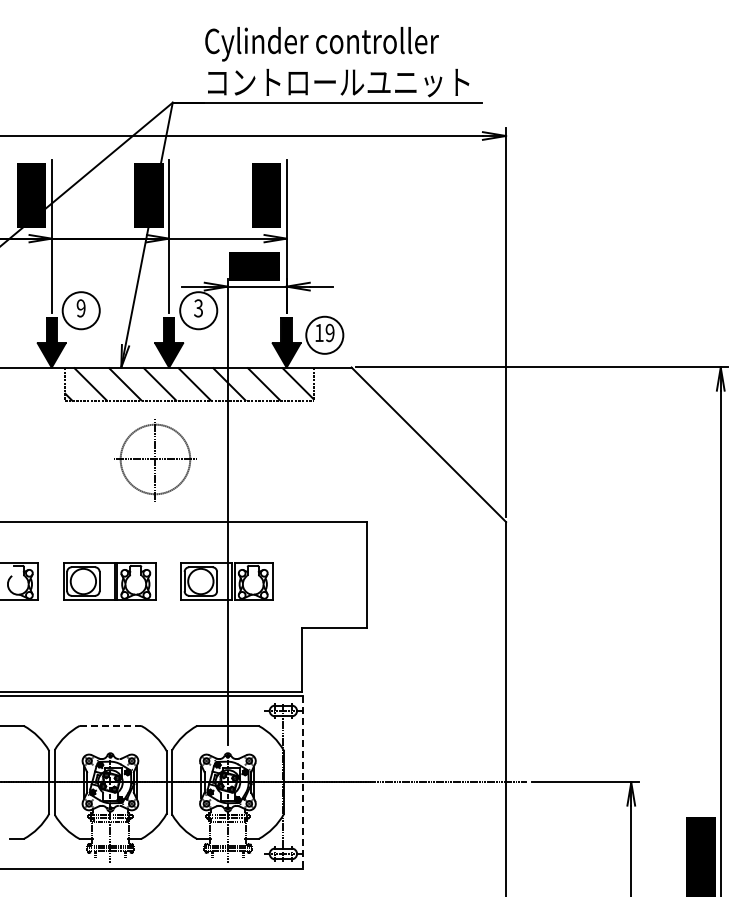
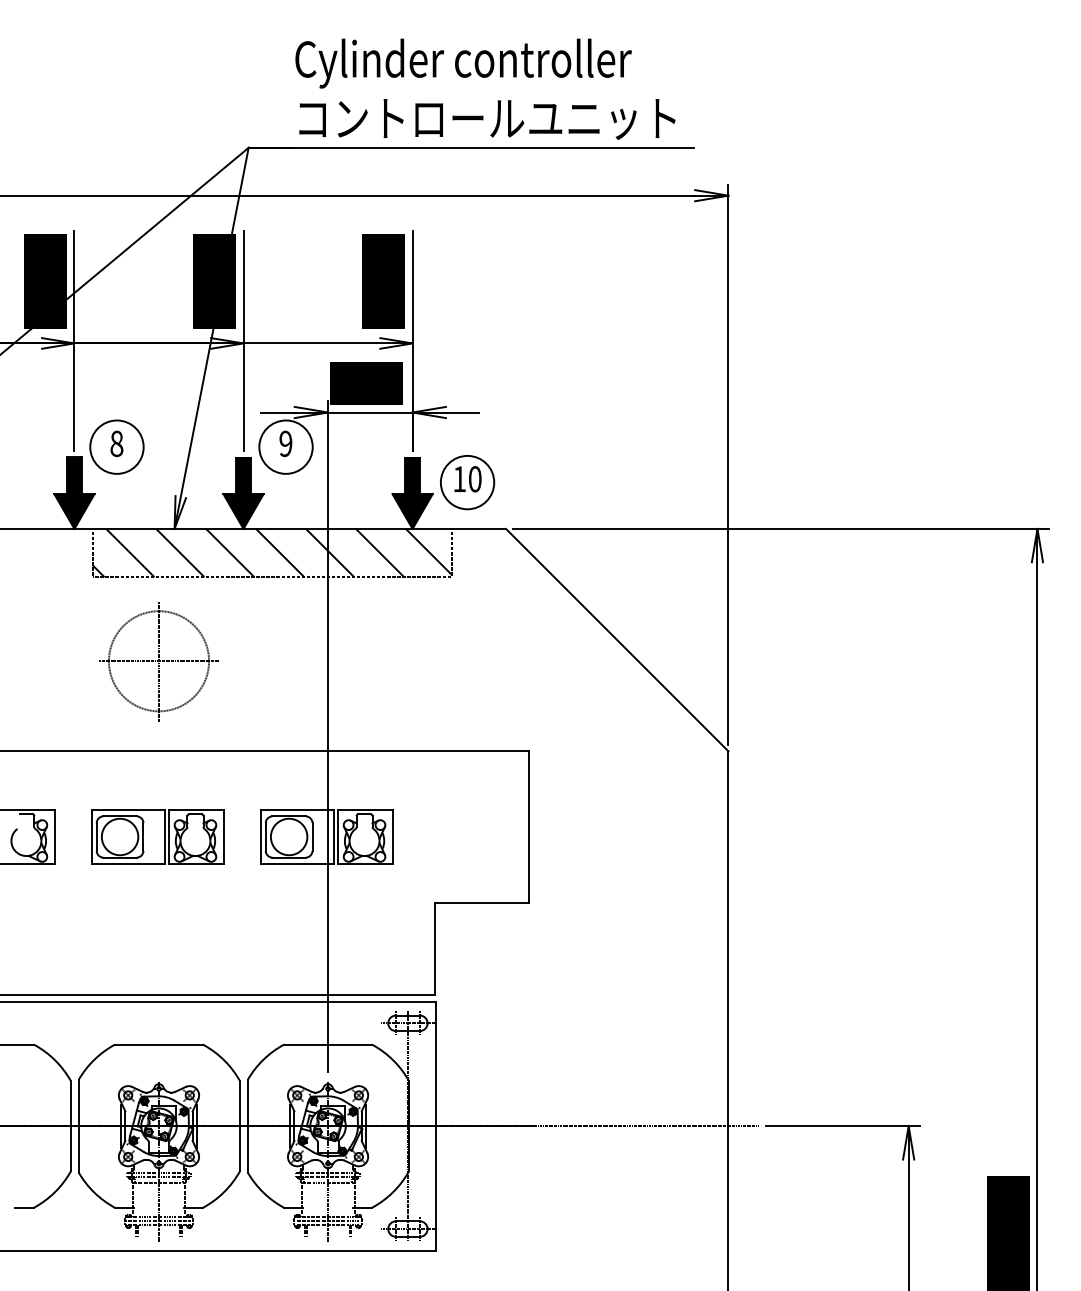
text: (80, 308) -> (115, 443), 9 -> 8
text: (198, 308) -> (285, 443), 3 -> 9
text: (329, 333) -> (474, 479), 19 -> 10
part: (155, 460) -> (159, 662), moved
line: (110, 725) -> (159, 1044), dashed -> solid
line: (302, 782) -> (435, 1126), dashed -> solid

